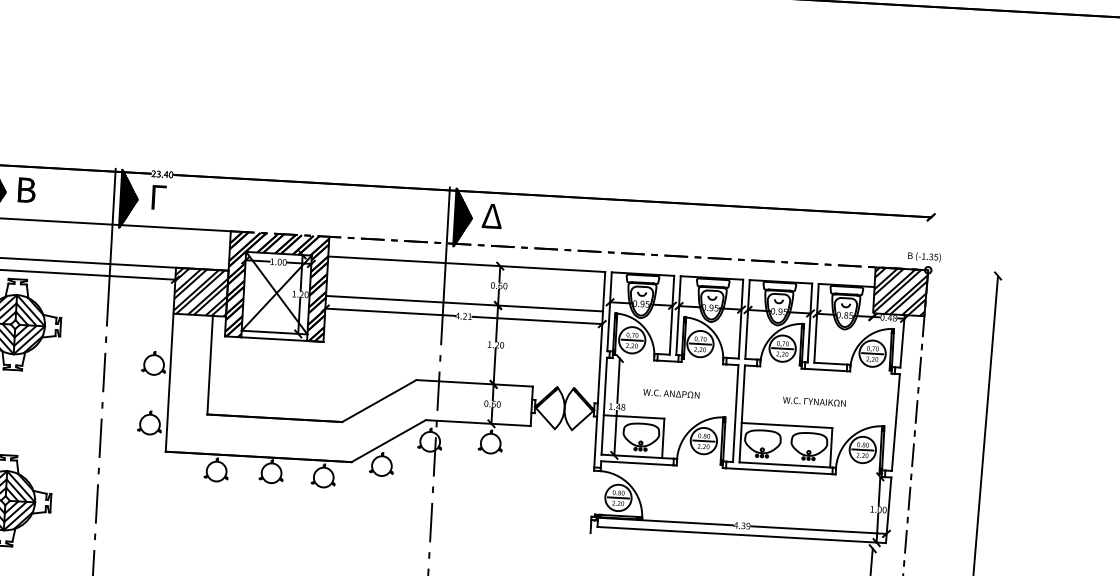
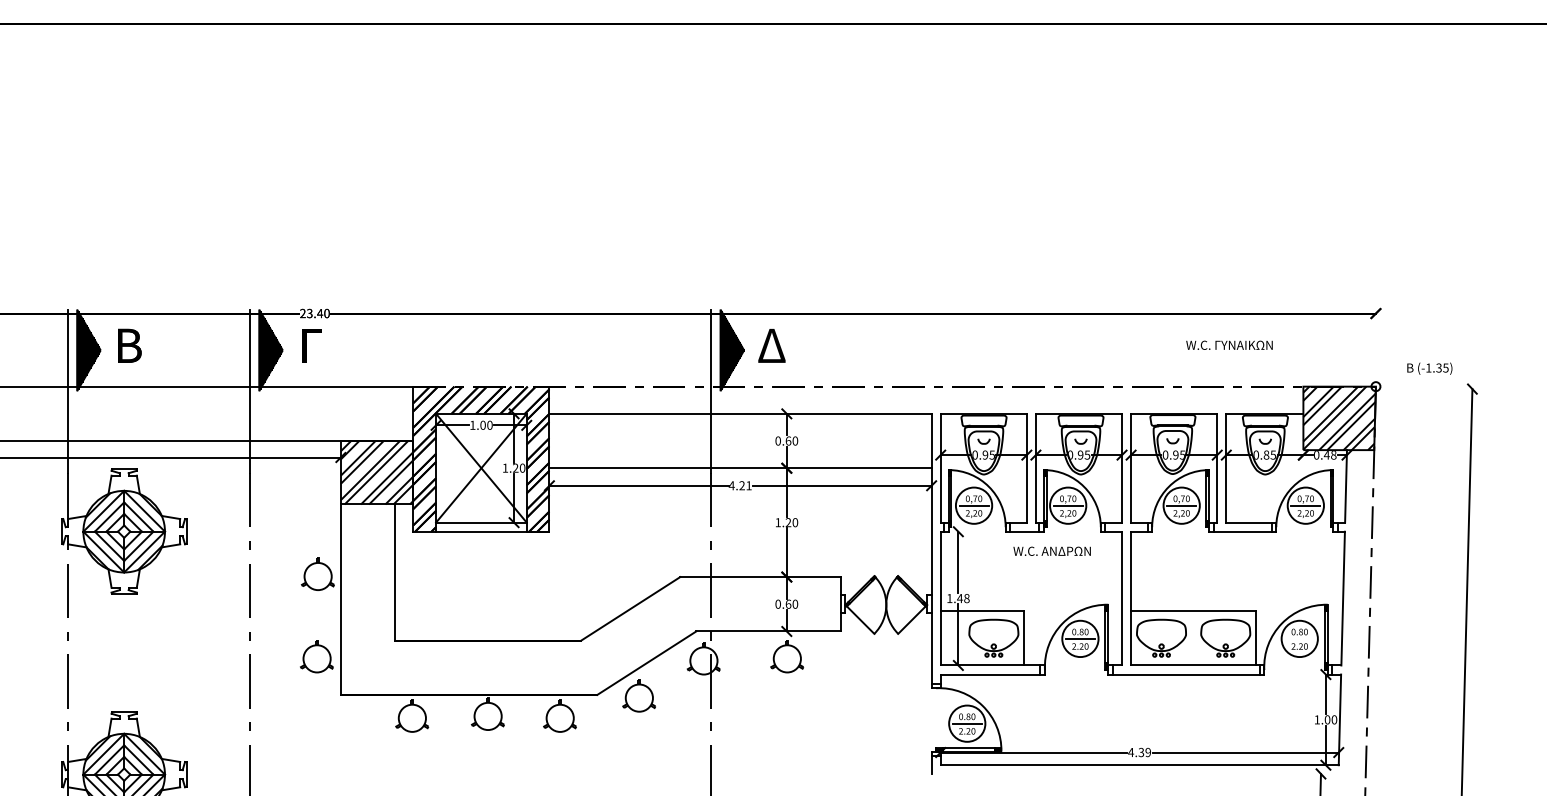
text: (924, 256) -> (1429, 368), moved
text: (671, 393) -> (1051, 550), moved
text: (814, 401) -> (1229, 344), moved
line: (862, 449) -> (1299, 638), removed

